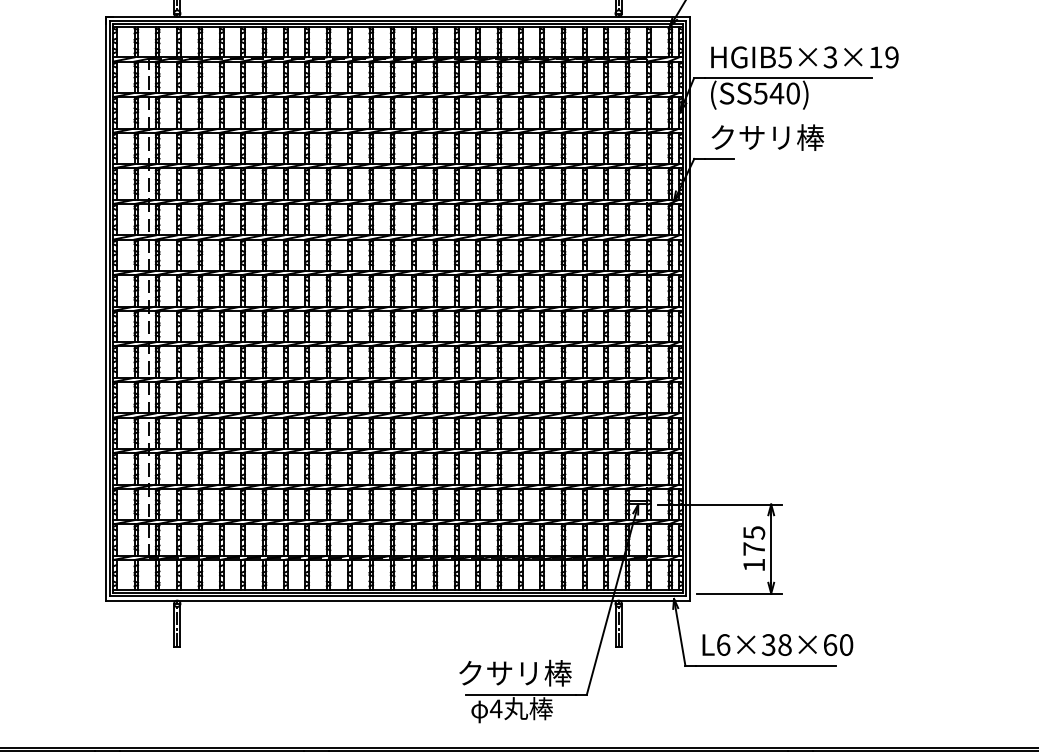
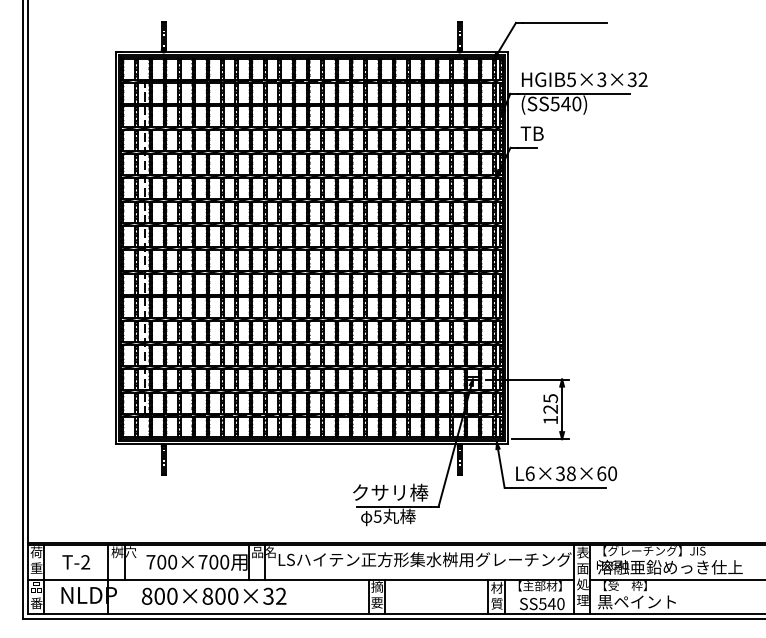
text: (883, 57) -> (637, 79), HGIB5×3×19 -> HGIB5×3×32
text: (765, 137) -> (558, 133), クサリ棒 -> TB
text: (753, 547) -> (550, 408), 175 -> 125
text: (495, 708) -> (377, 516), 4 -> 5

